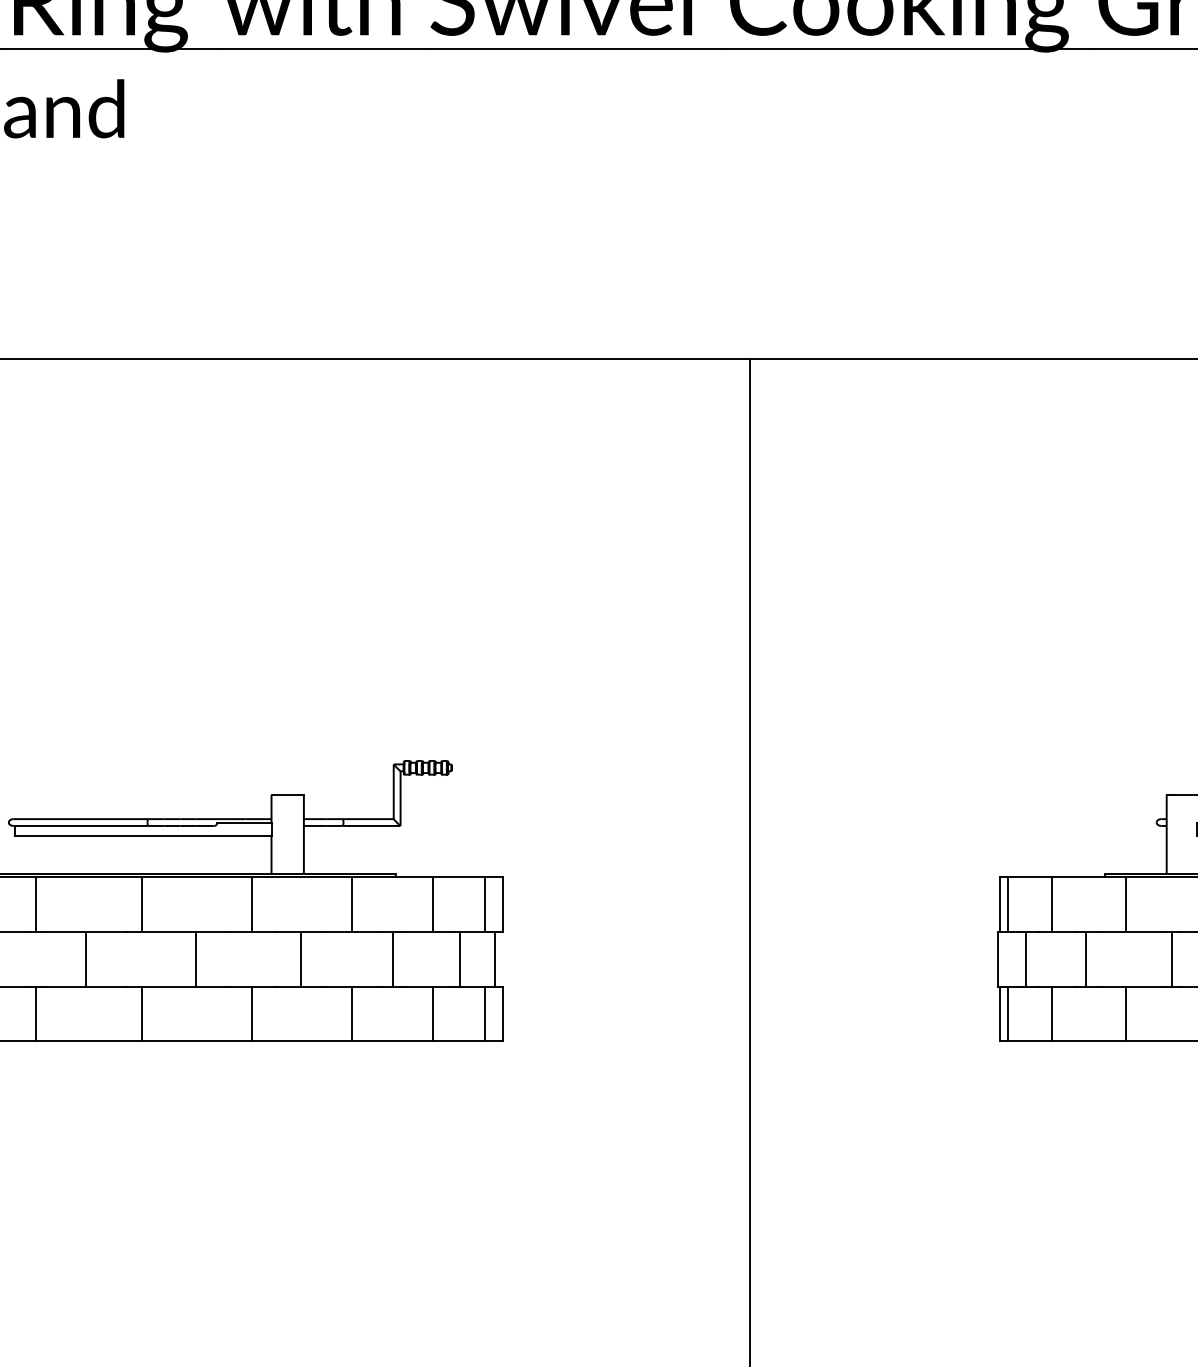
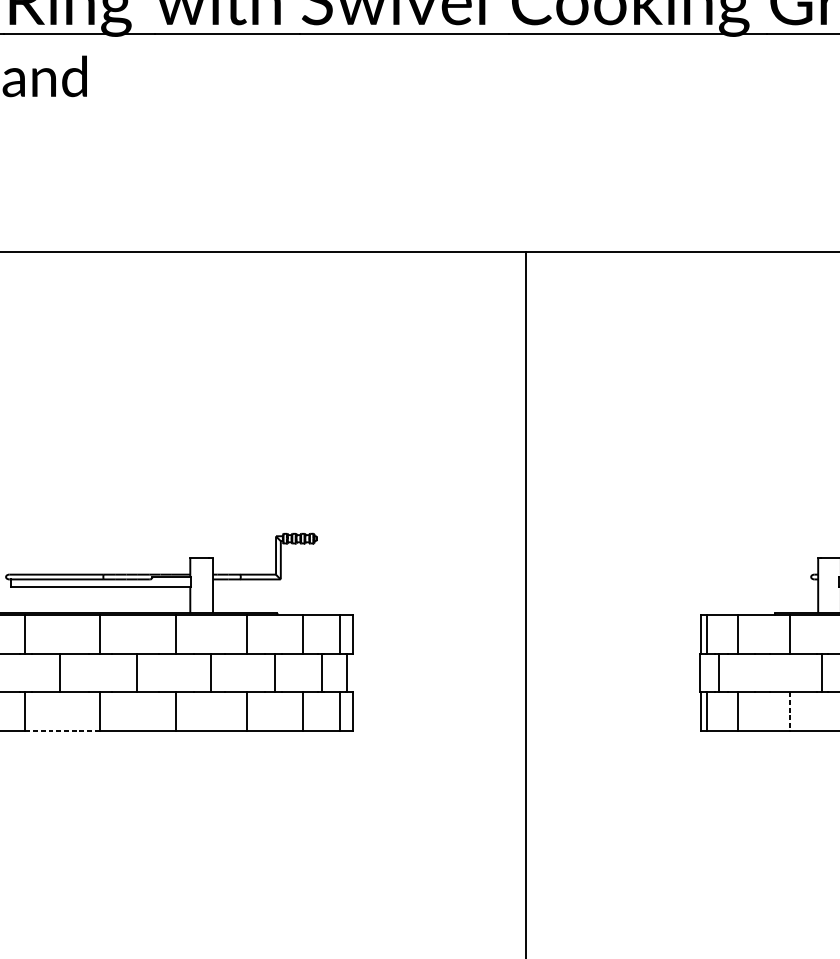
line: (1085, 959) -> (761, 673), removed
line: (1125, 1014) -> (789, 711), solid -> dashed
line: (89, 1041) -> (62, 730), solid -> dashed

